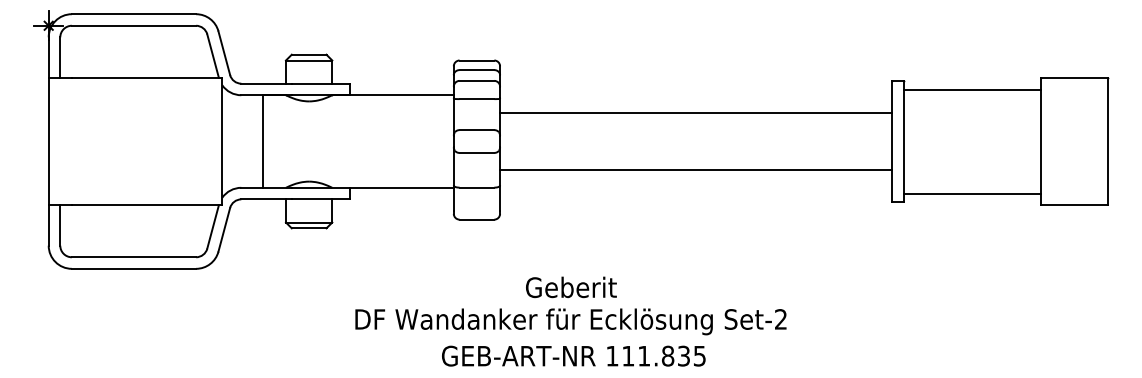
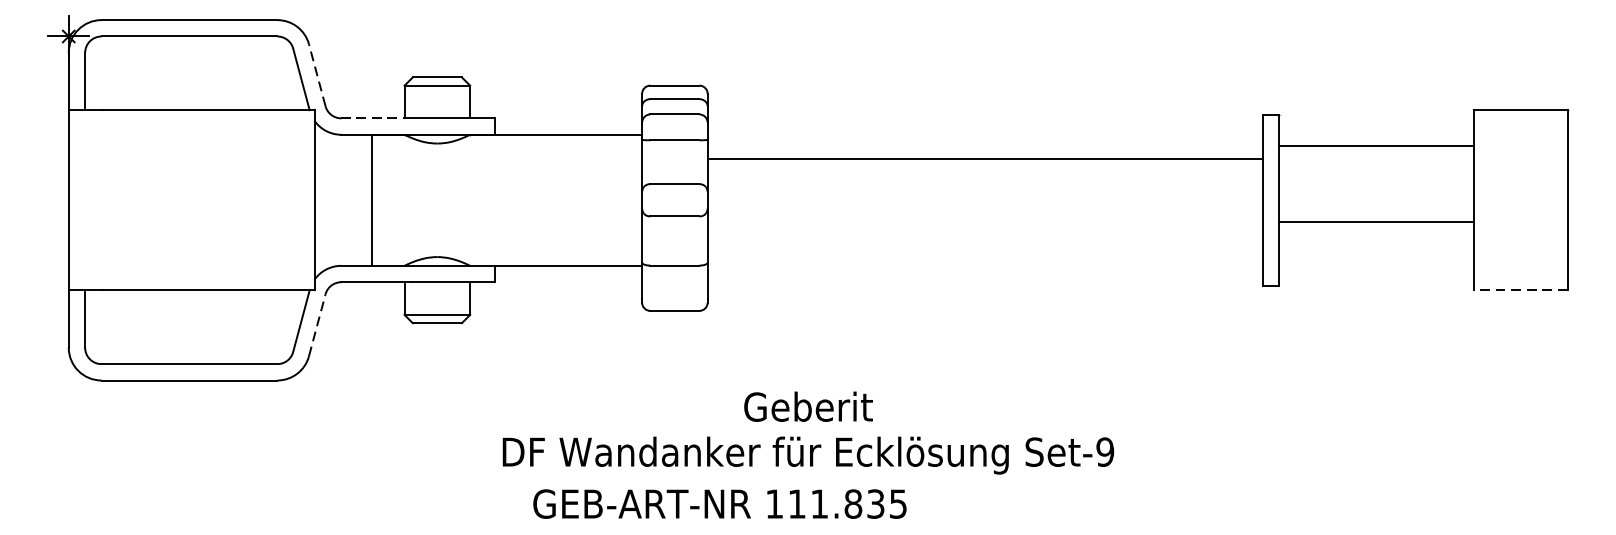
line: (224, 53) -> (317, 75), solid -> dashed
line: (266, 83) -> (377, 118), solid -> dashed
line: (972, 89) -> (1376, 146), moved
line: (696, 170) -> (985, 241), removed
line: (972, 193) -> (1376, 221), moved
line: (1073, 205) -> (1519, 290), solid -> dashed
line: (224, 229) -> (317, 324), solid -> dashed
text: (780, 319) -> (1104, 452), Set-2 -> Set-9
text: (573, 355) -> (719, 503), moved

